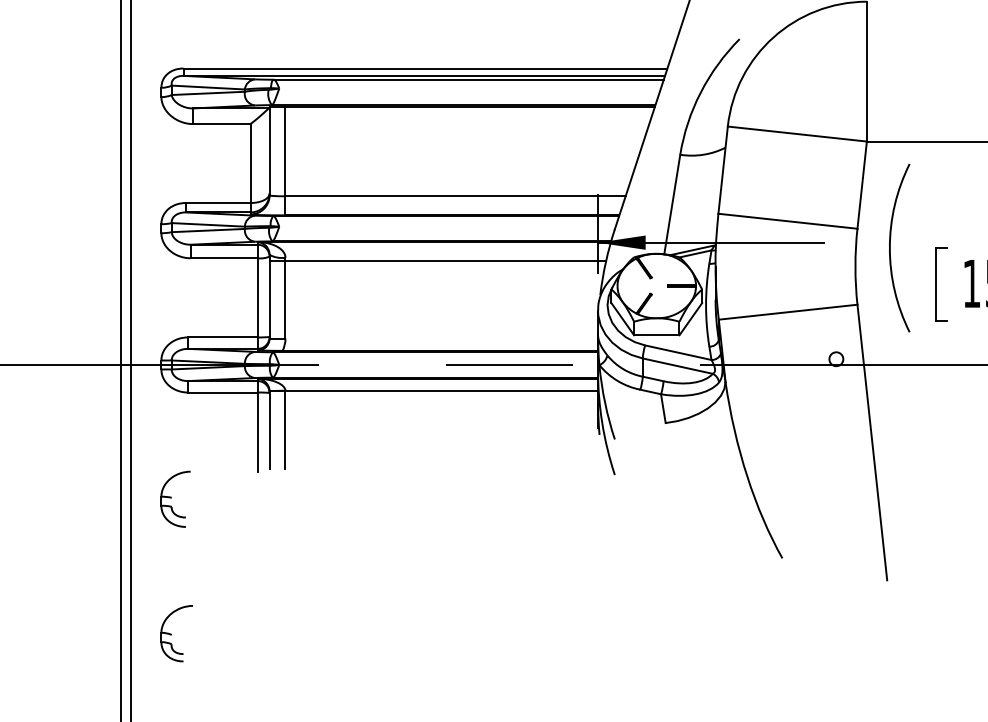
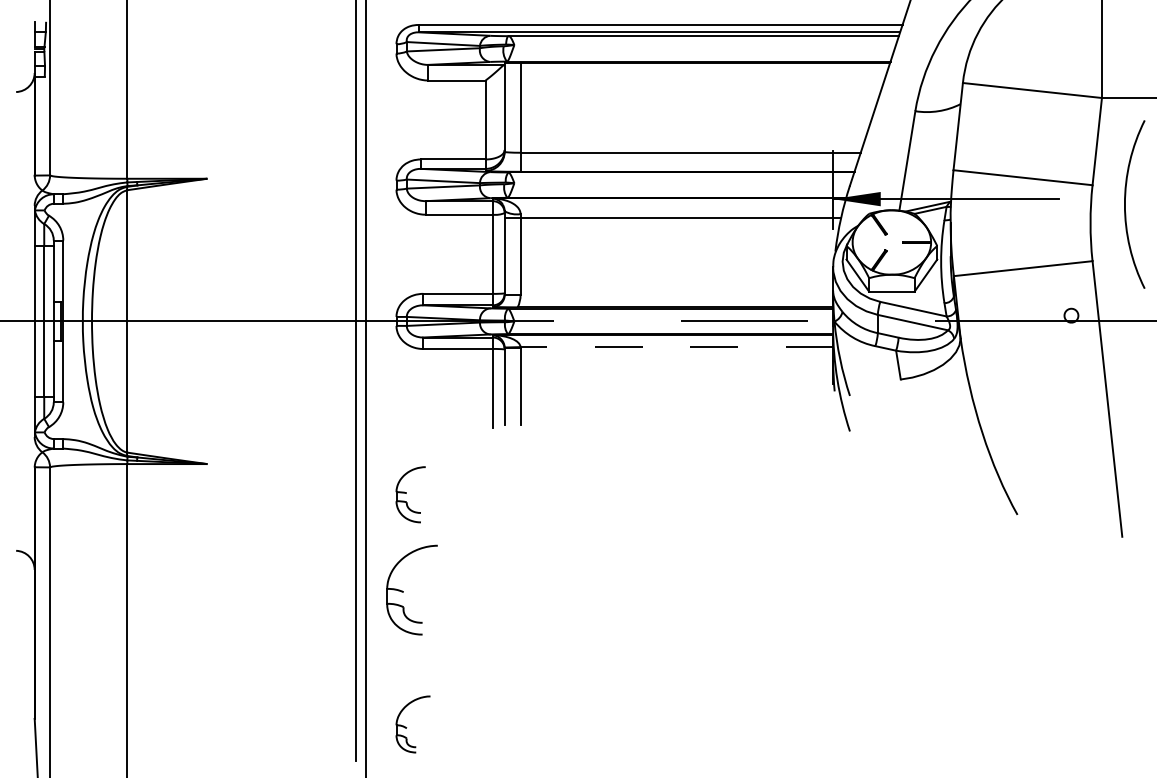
line: (441, 391) -> (676, 347), solid -> dashed
part: (175, 499) -> (410, 494), moved
part: (176, 633) -> (411, 589), size x1.6

